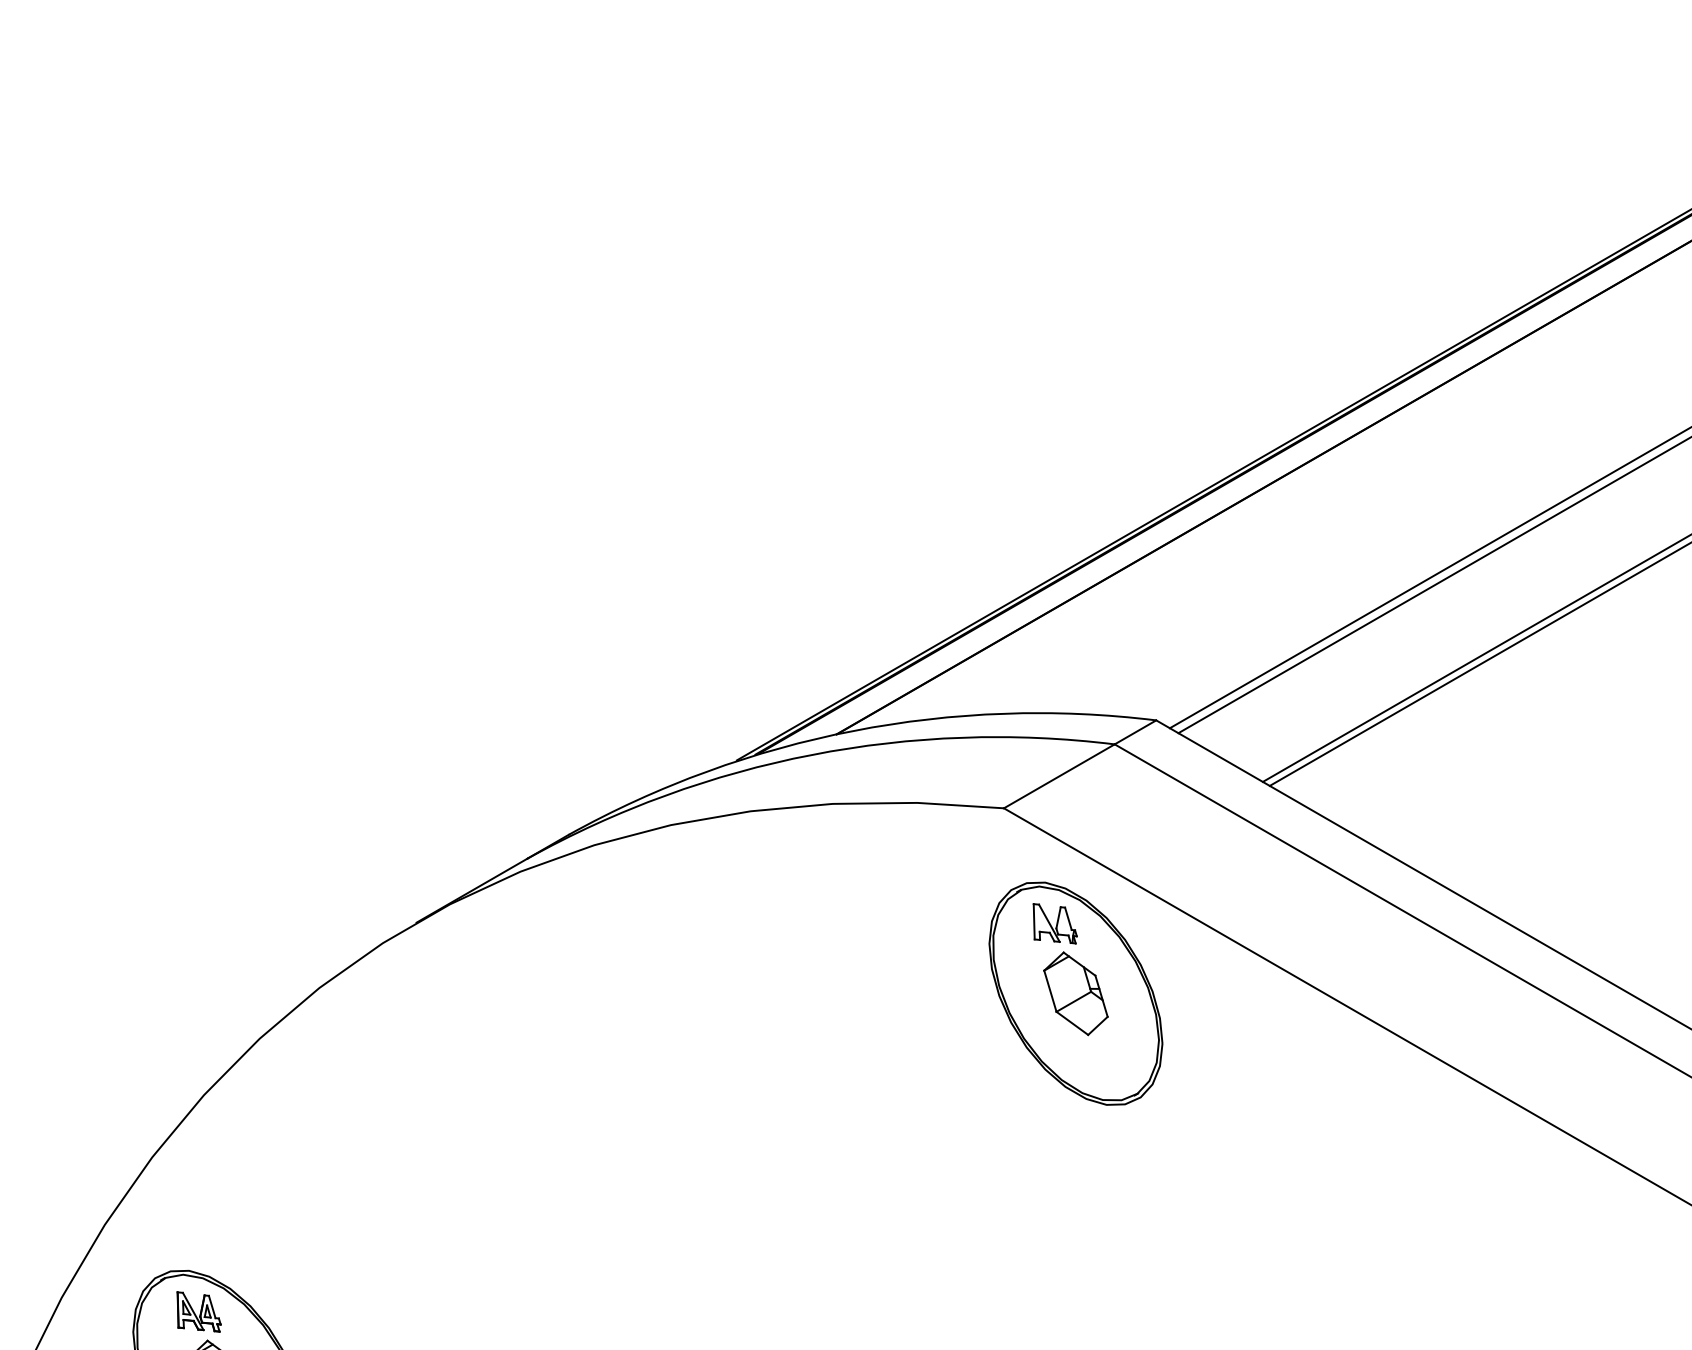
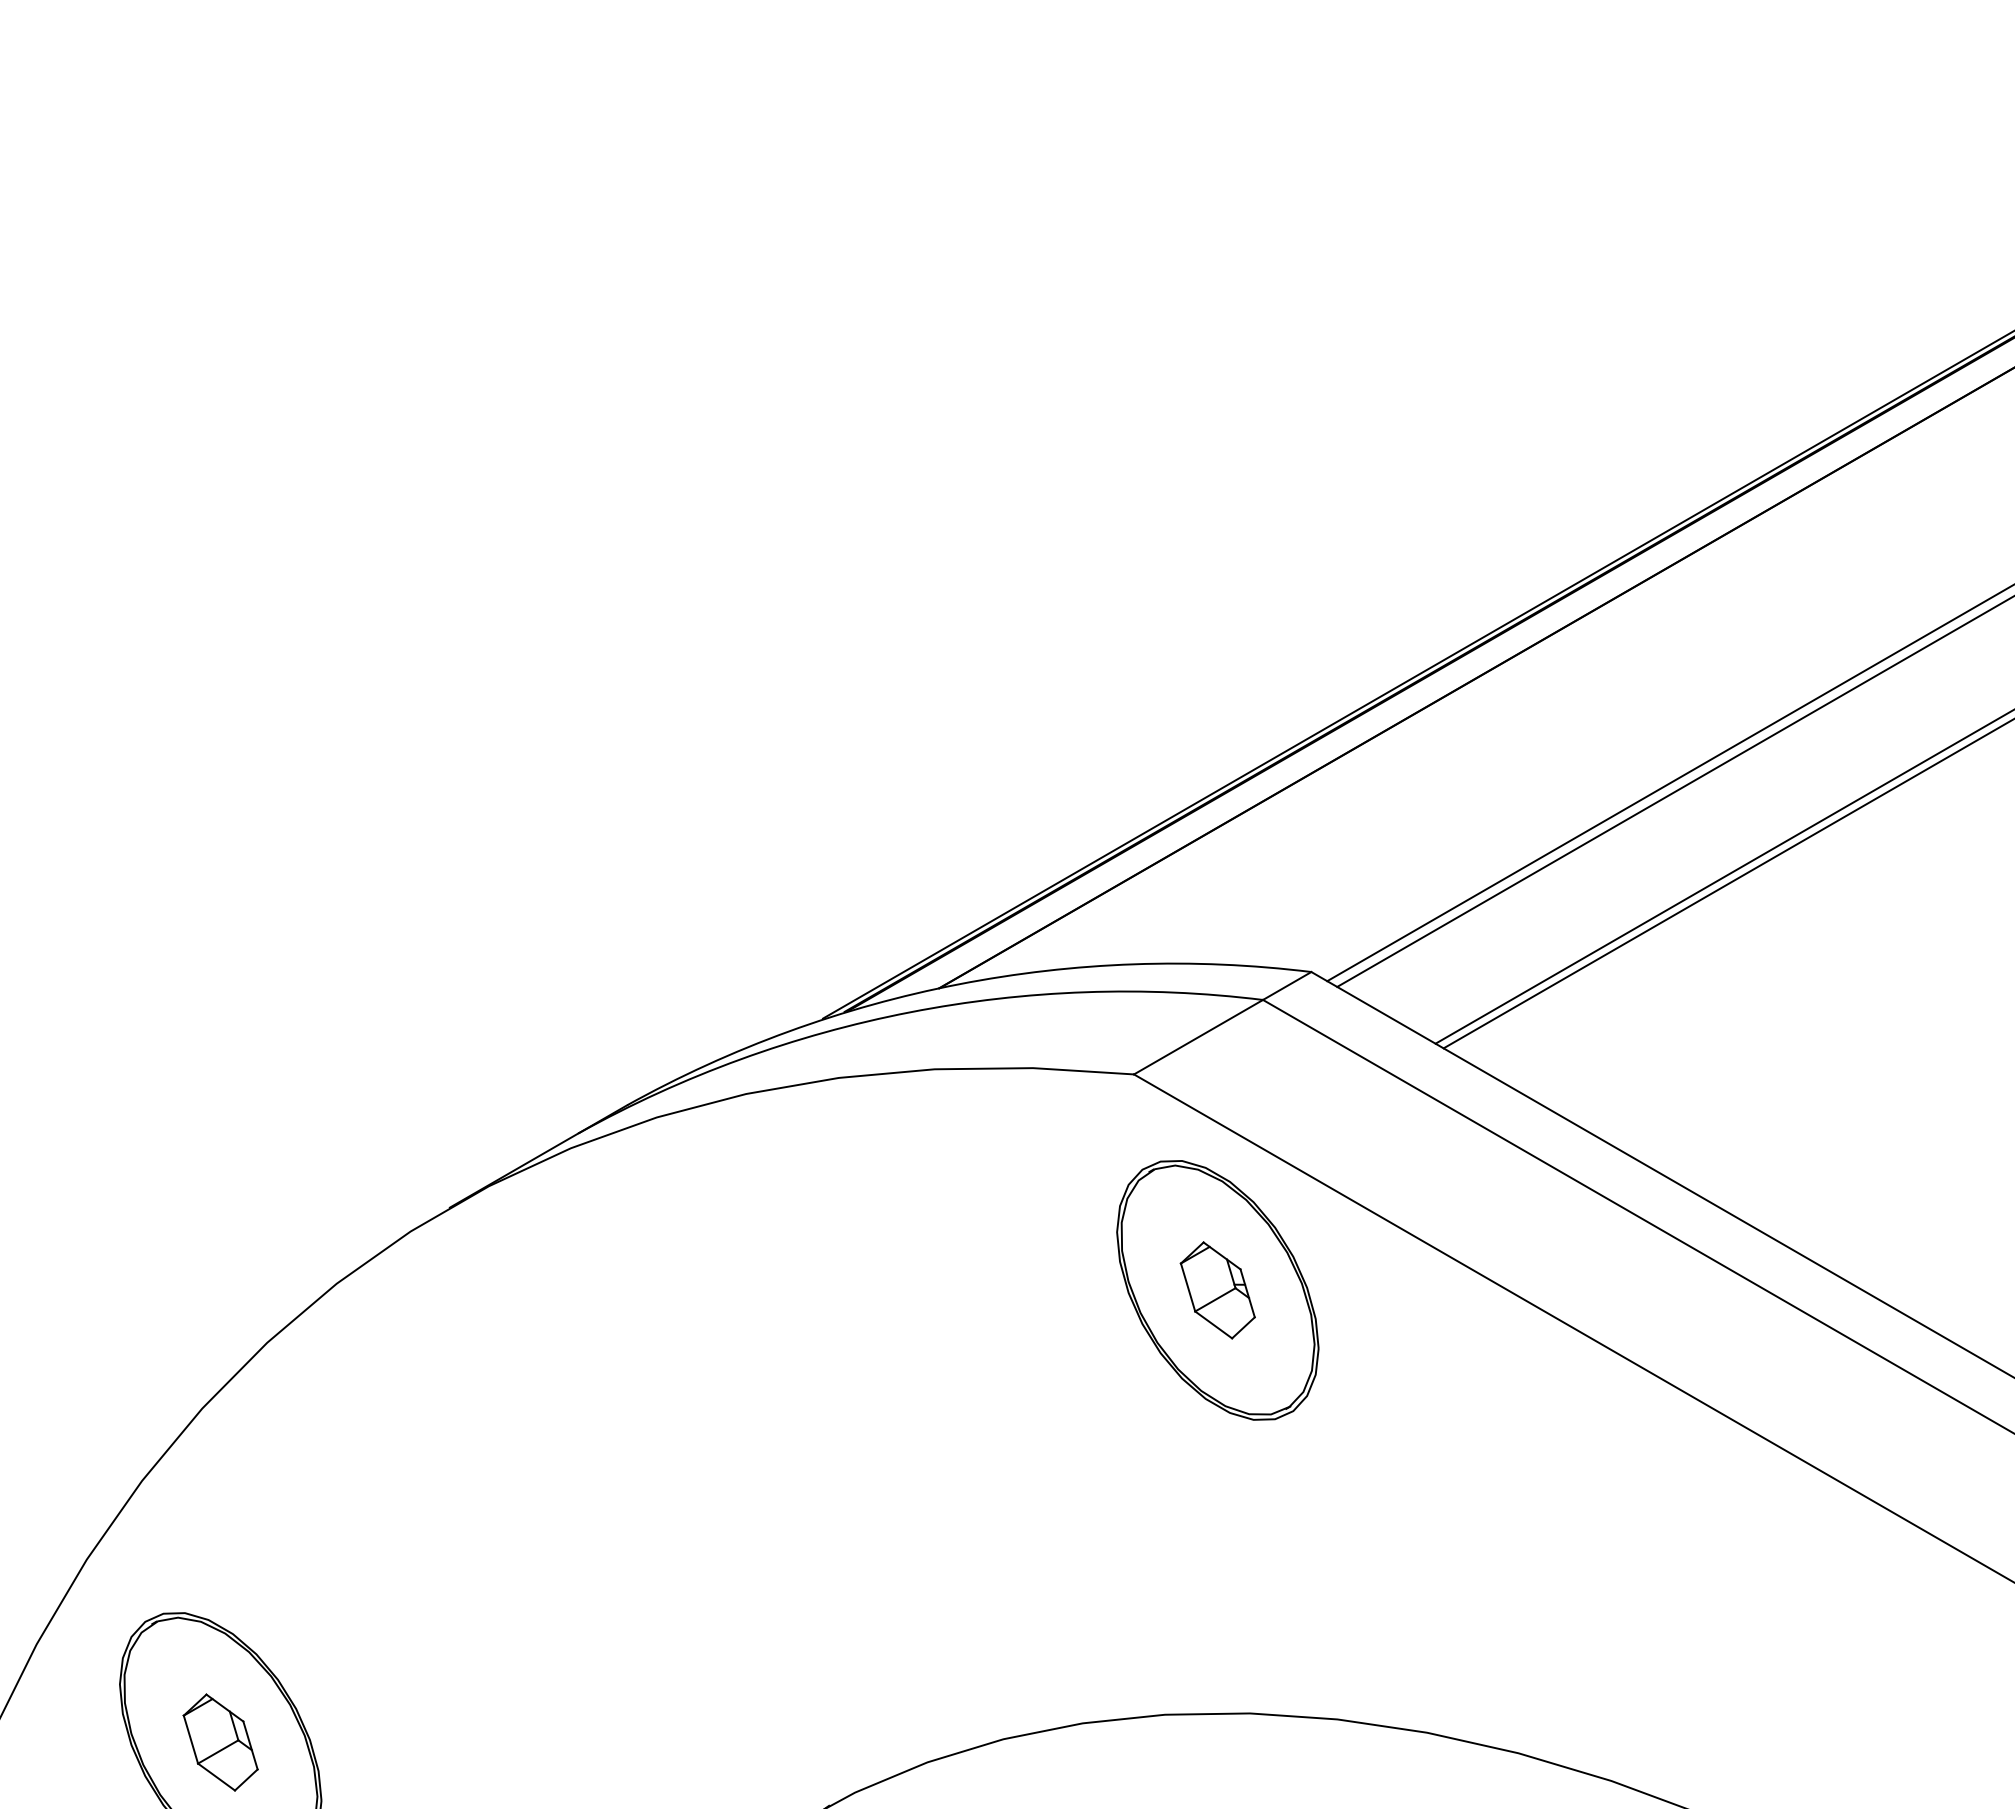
part: (1055, 923) -> (1193, 1208), removed
part: (199, 1311) -> (196, 1660), removed

